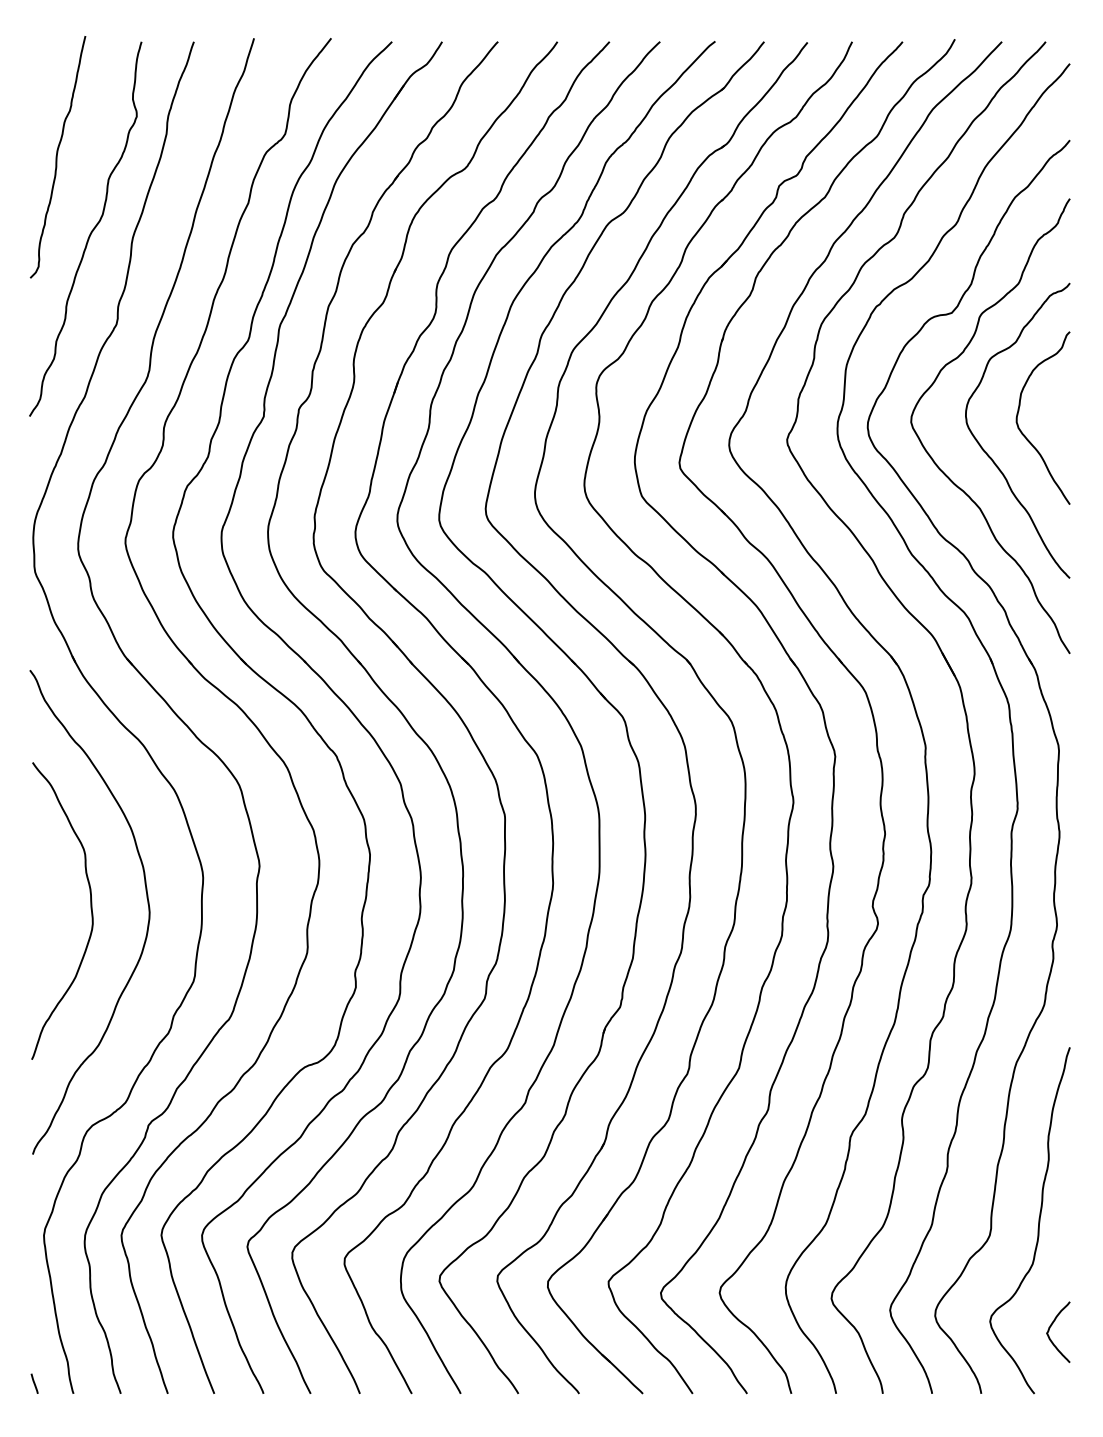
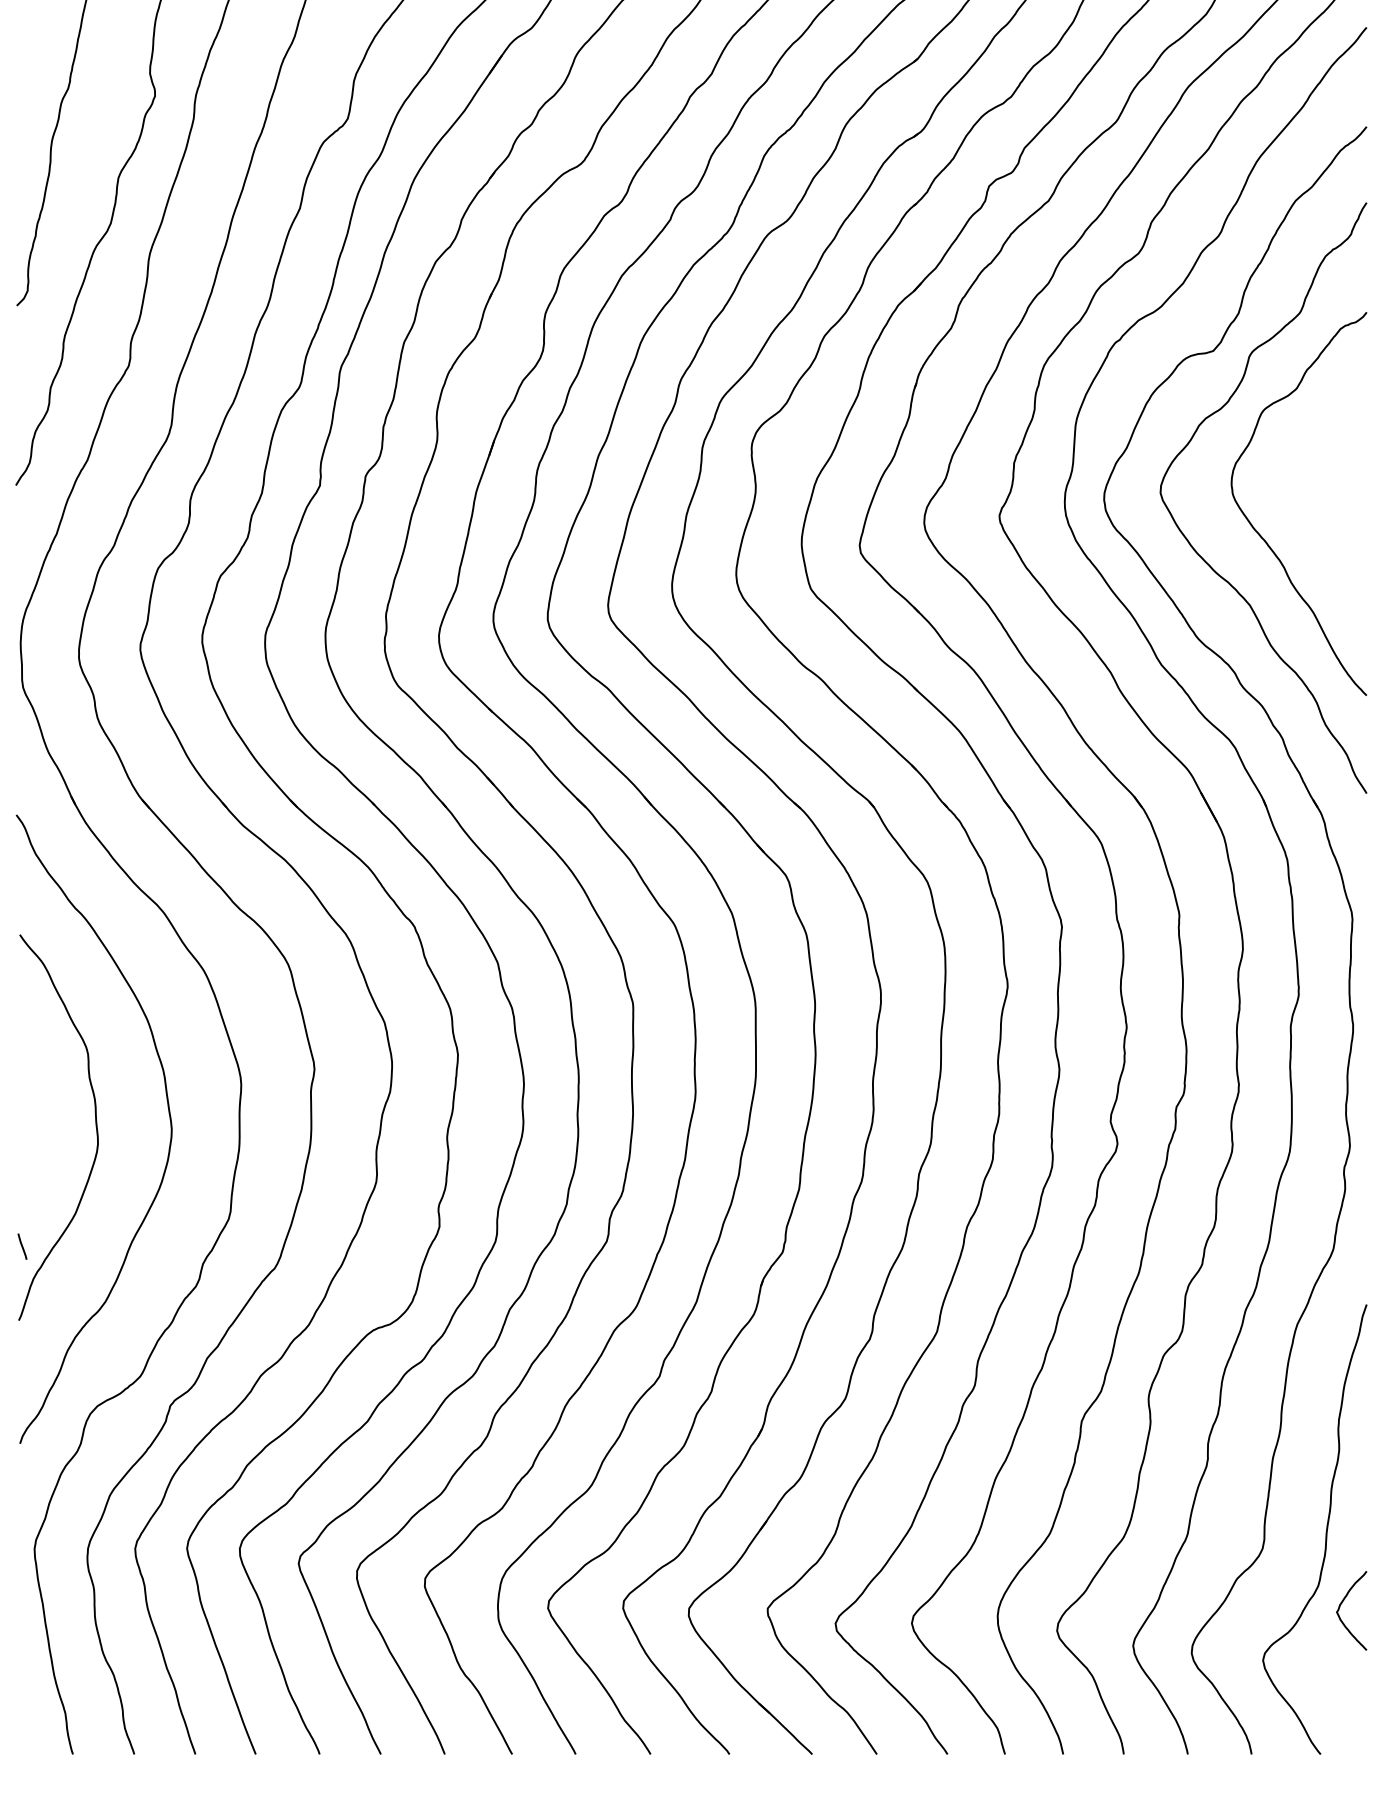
curve: (1019, 411) -> (1301, 478), removed
curve: (1052, 1325) -> (1344, 1602), moved
line: (34, 1383) -> (22, 1246), moved

